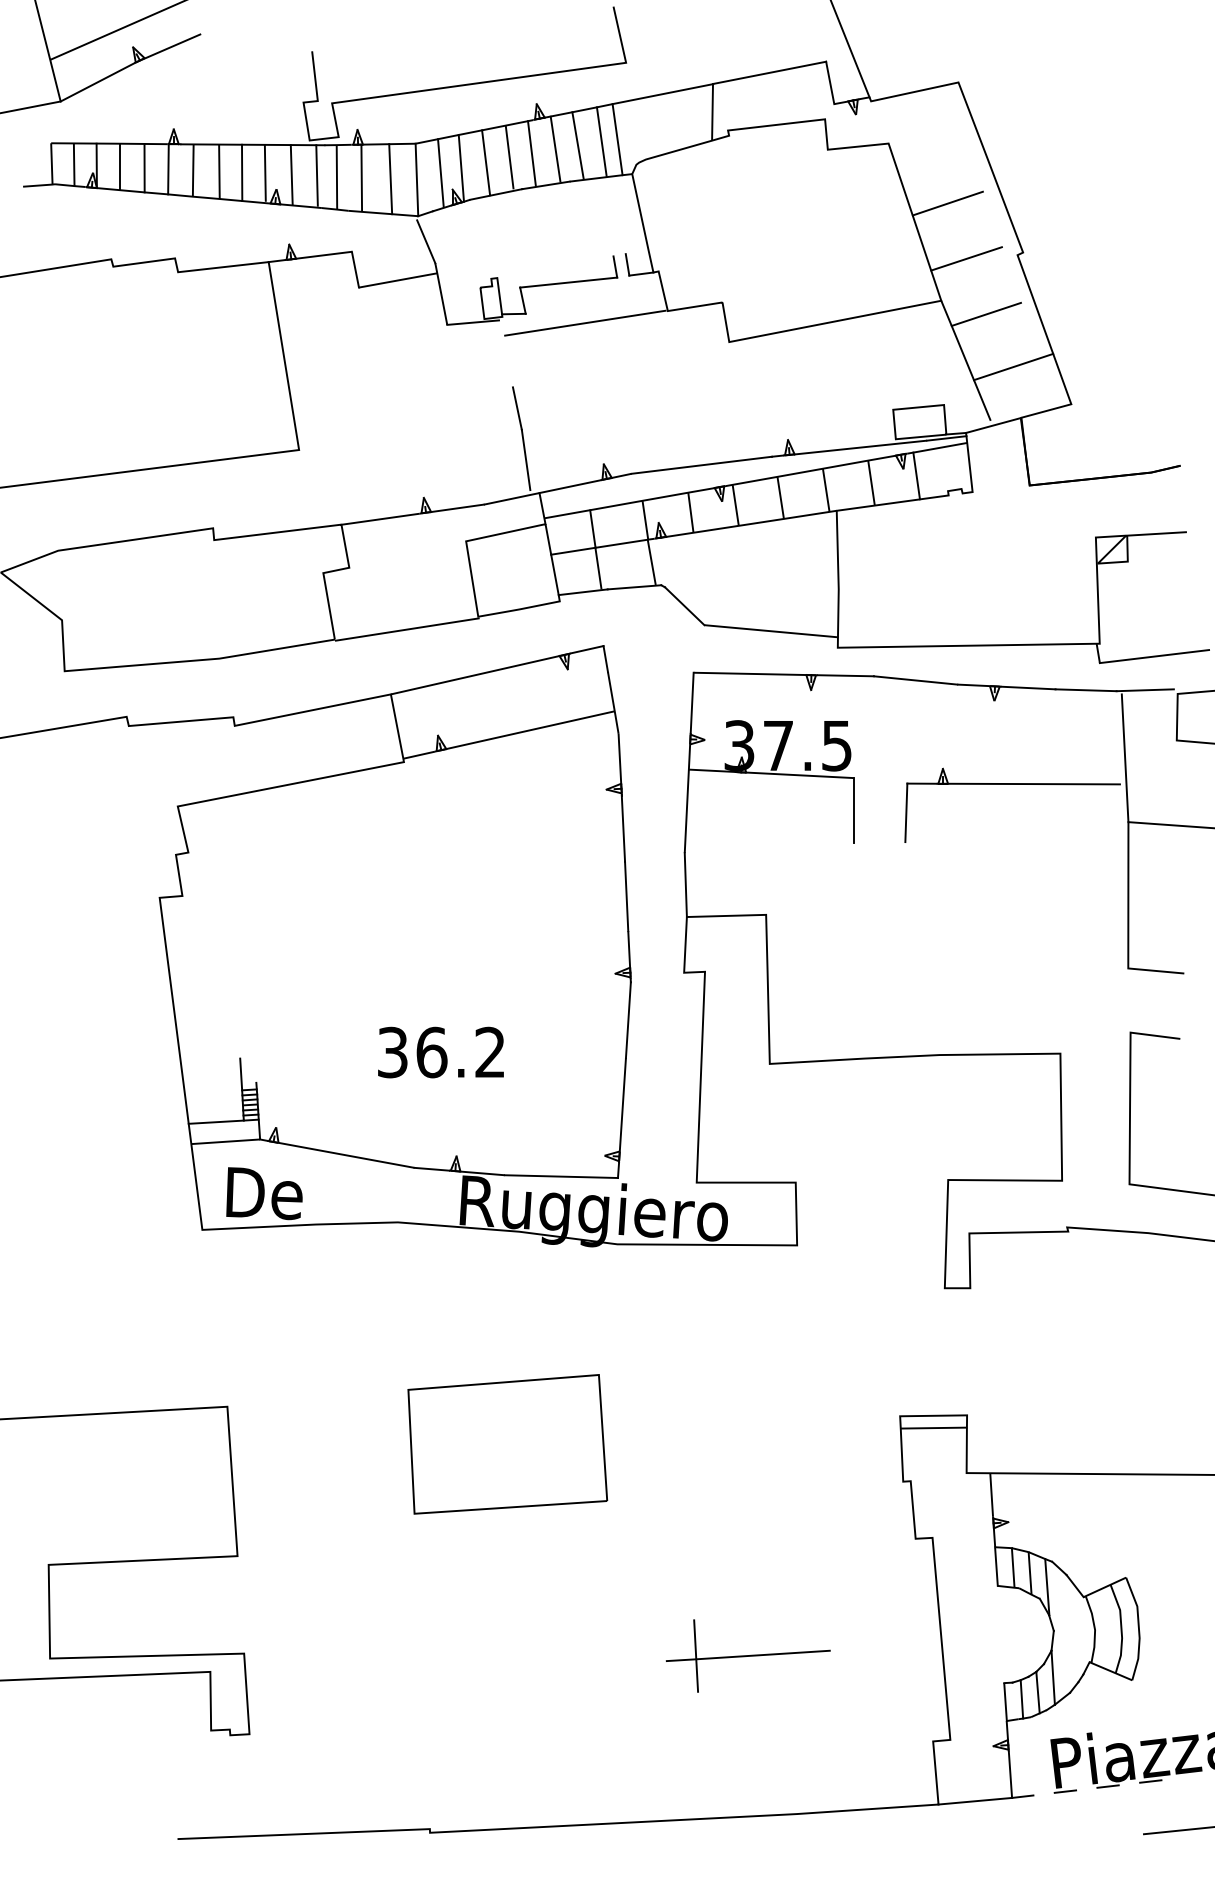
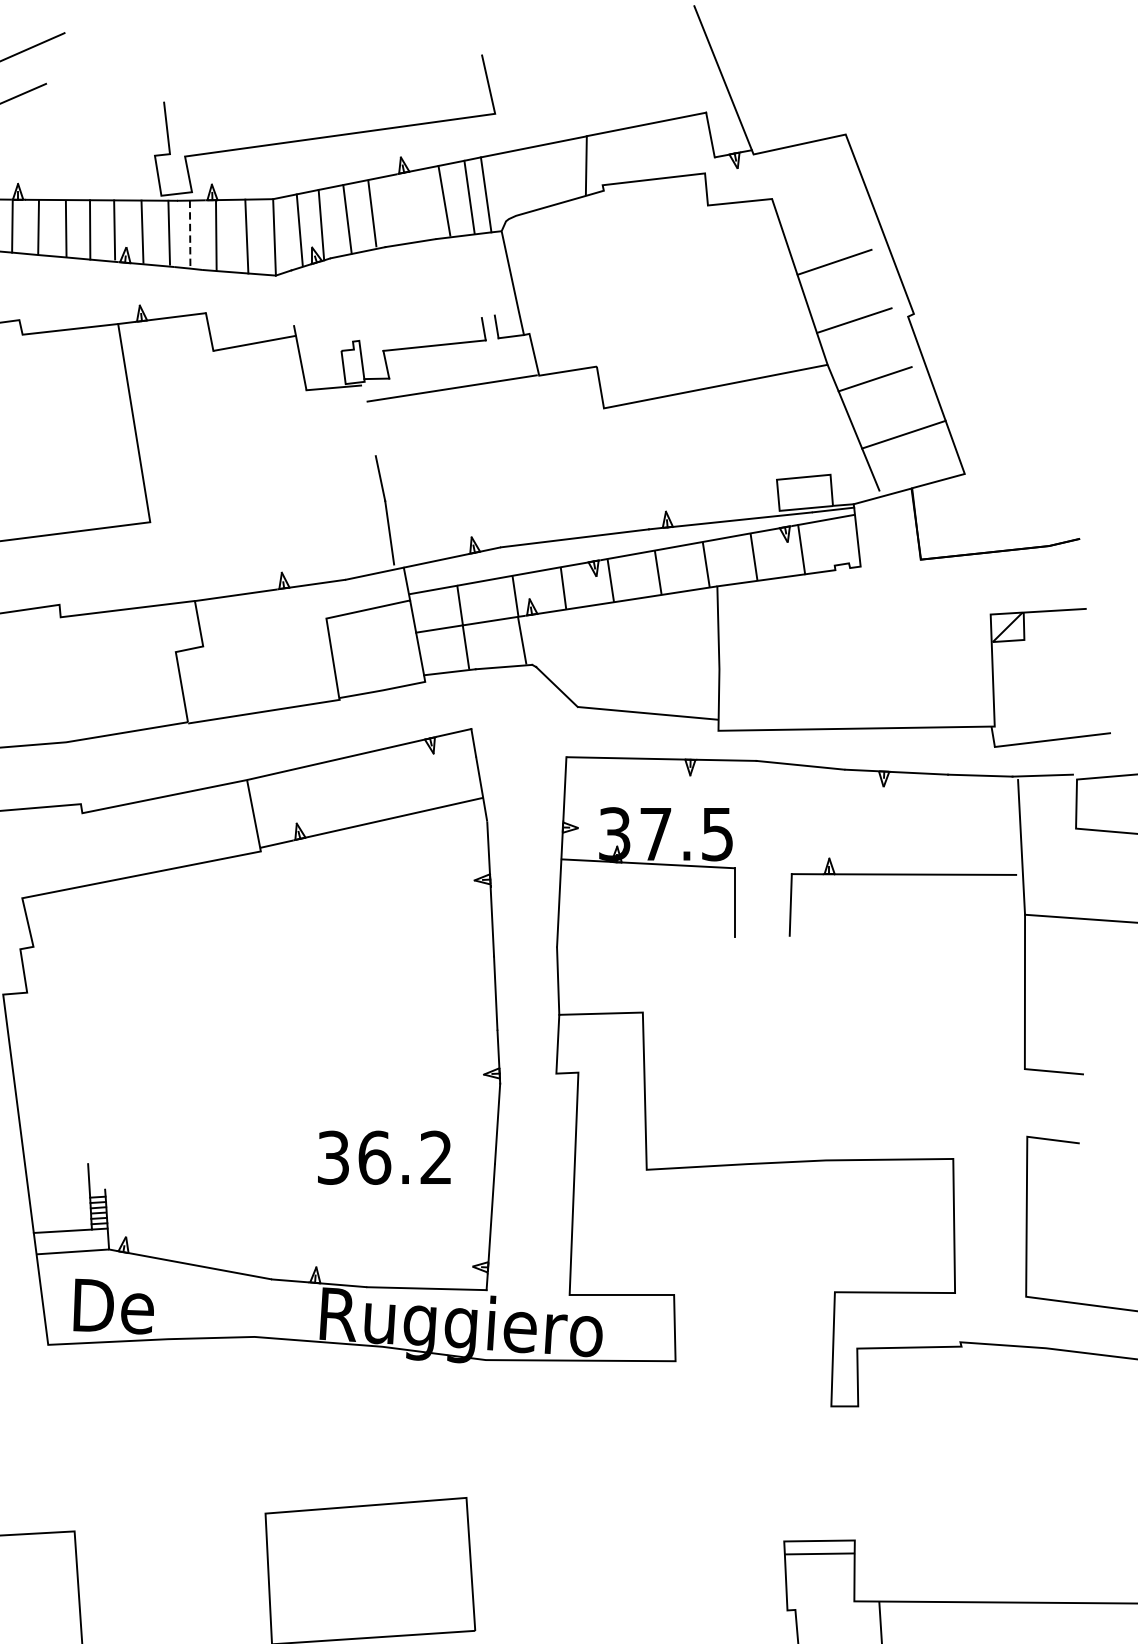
line: (555, 148) -> (420, 204), removed
line: (531, 153) -> (395, 209), removed
line: (336, 178) -> (189, 235), solid -> dashed
line: (426, 241) -> (284, 302), removed
text: (440, 1052) -> (383, 1157), moved

